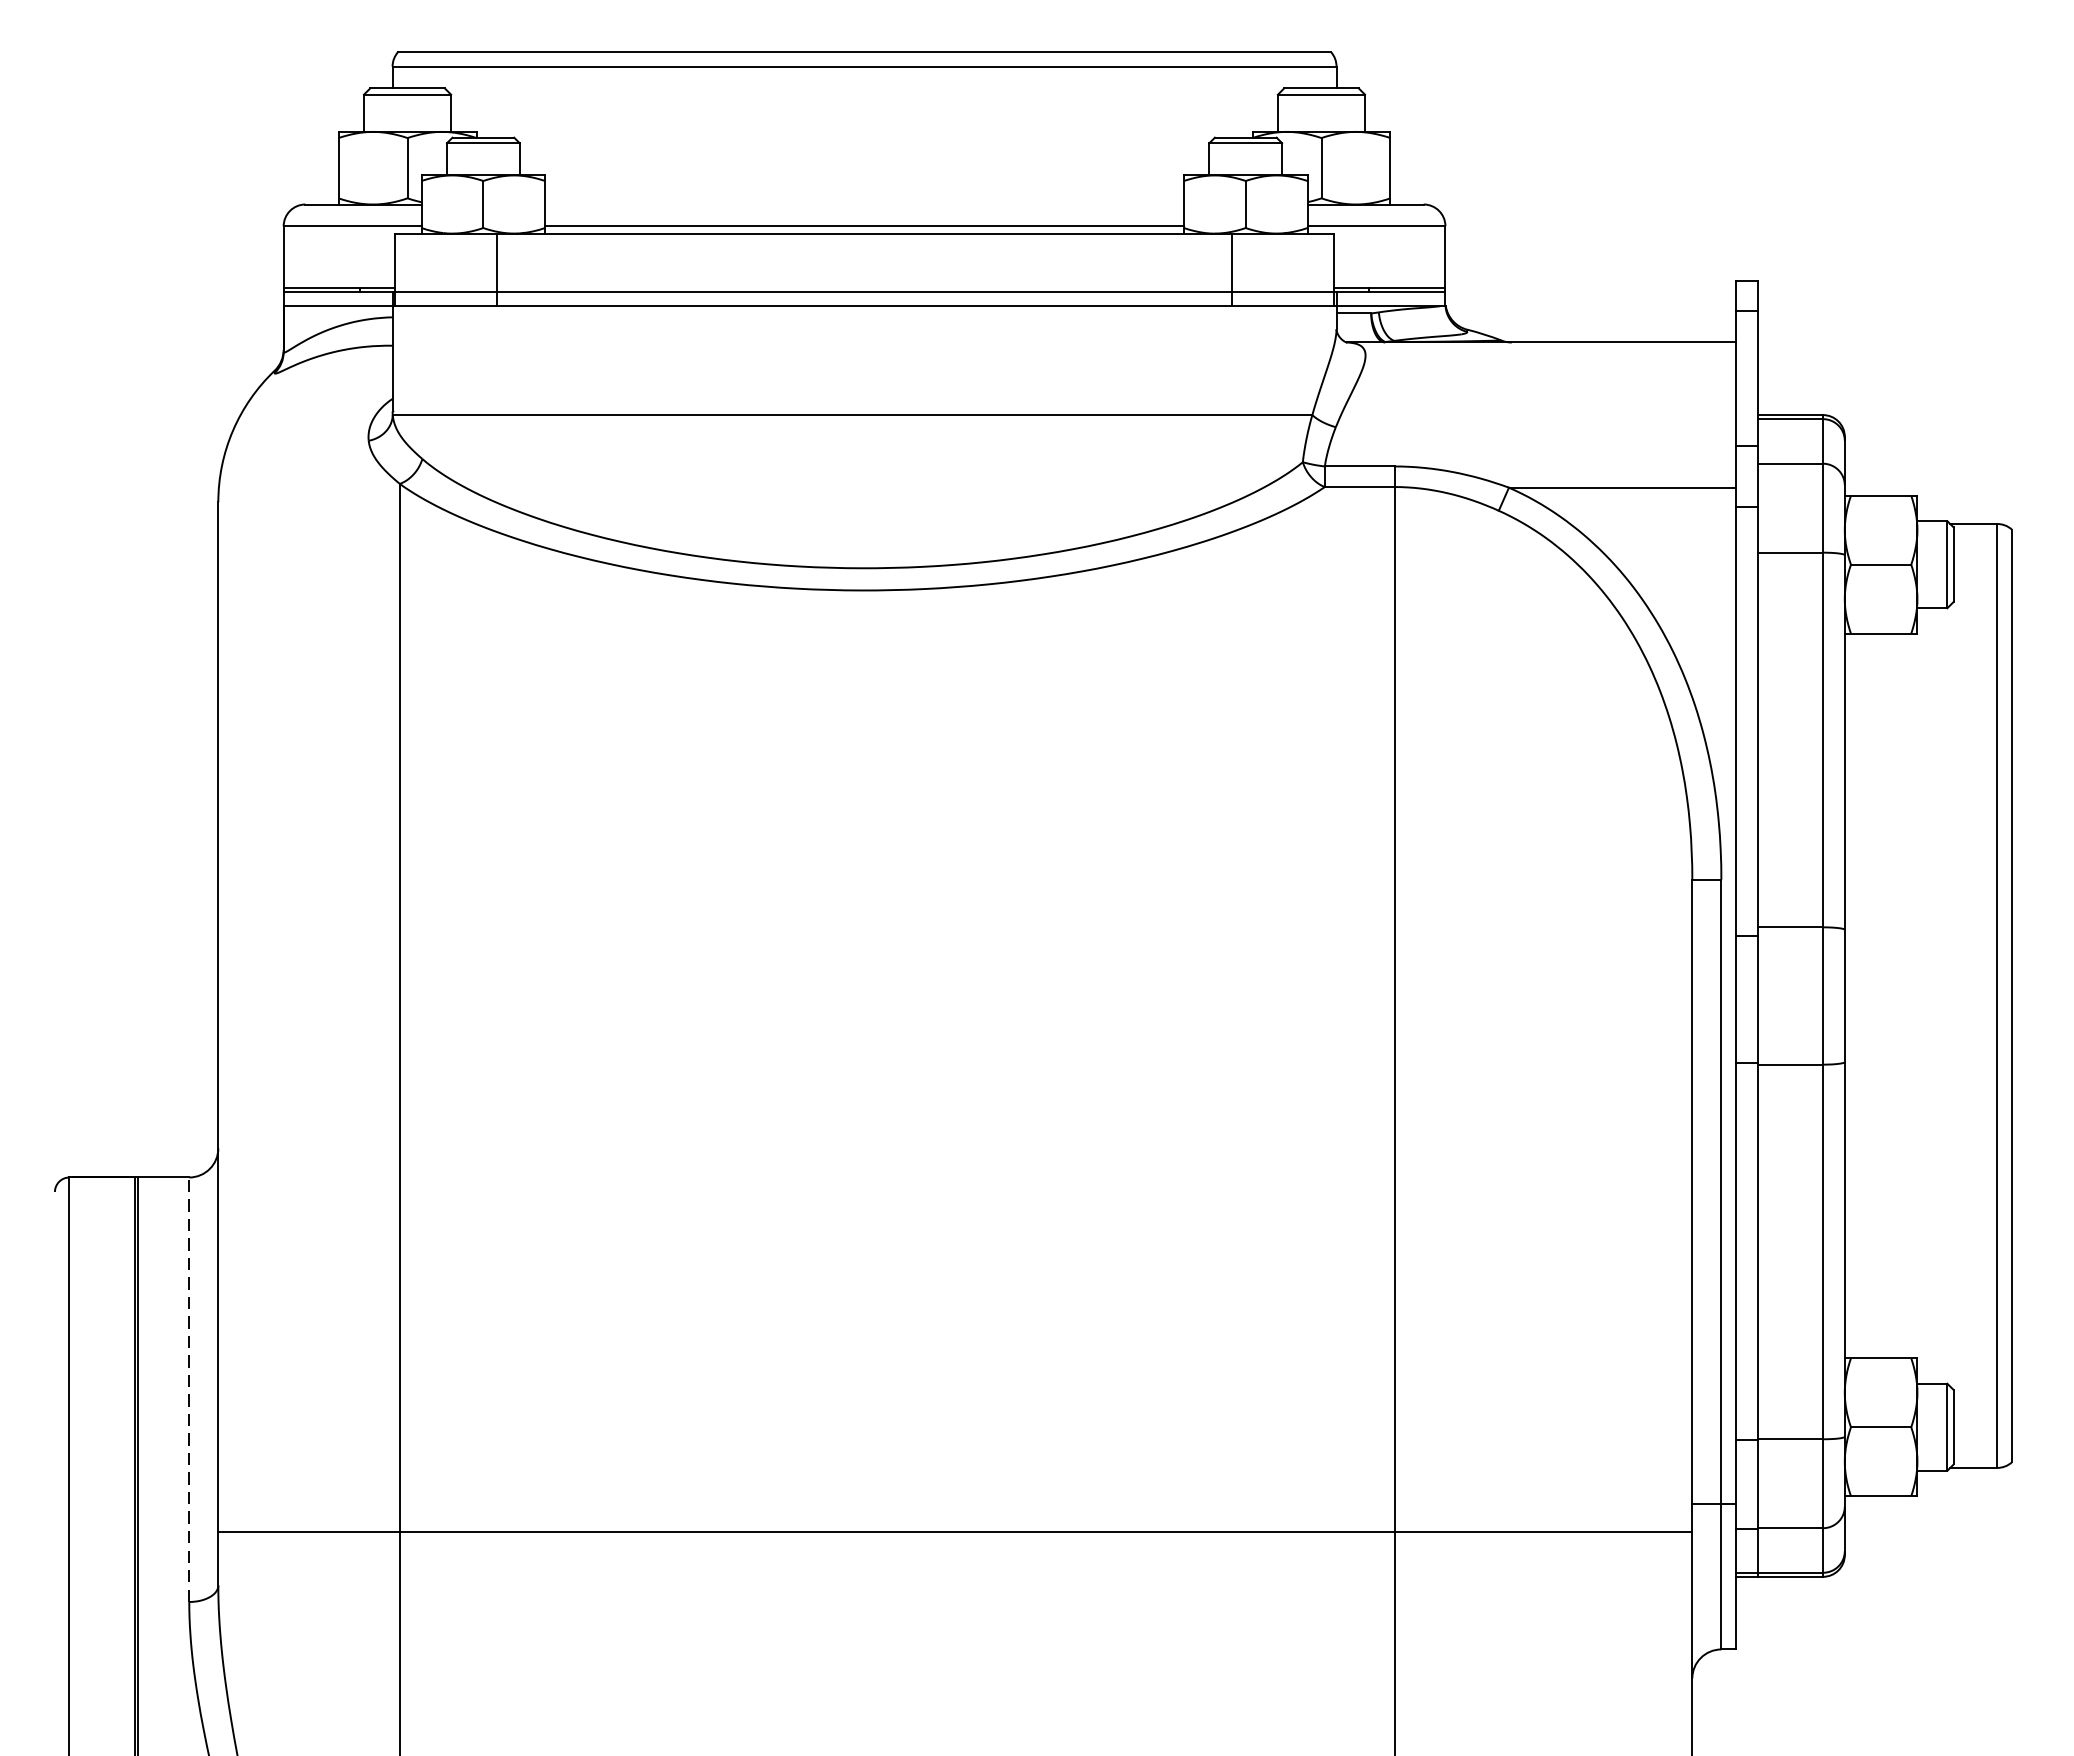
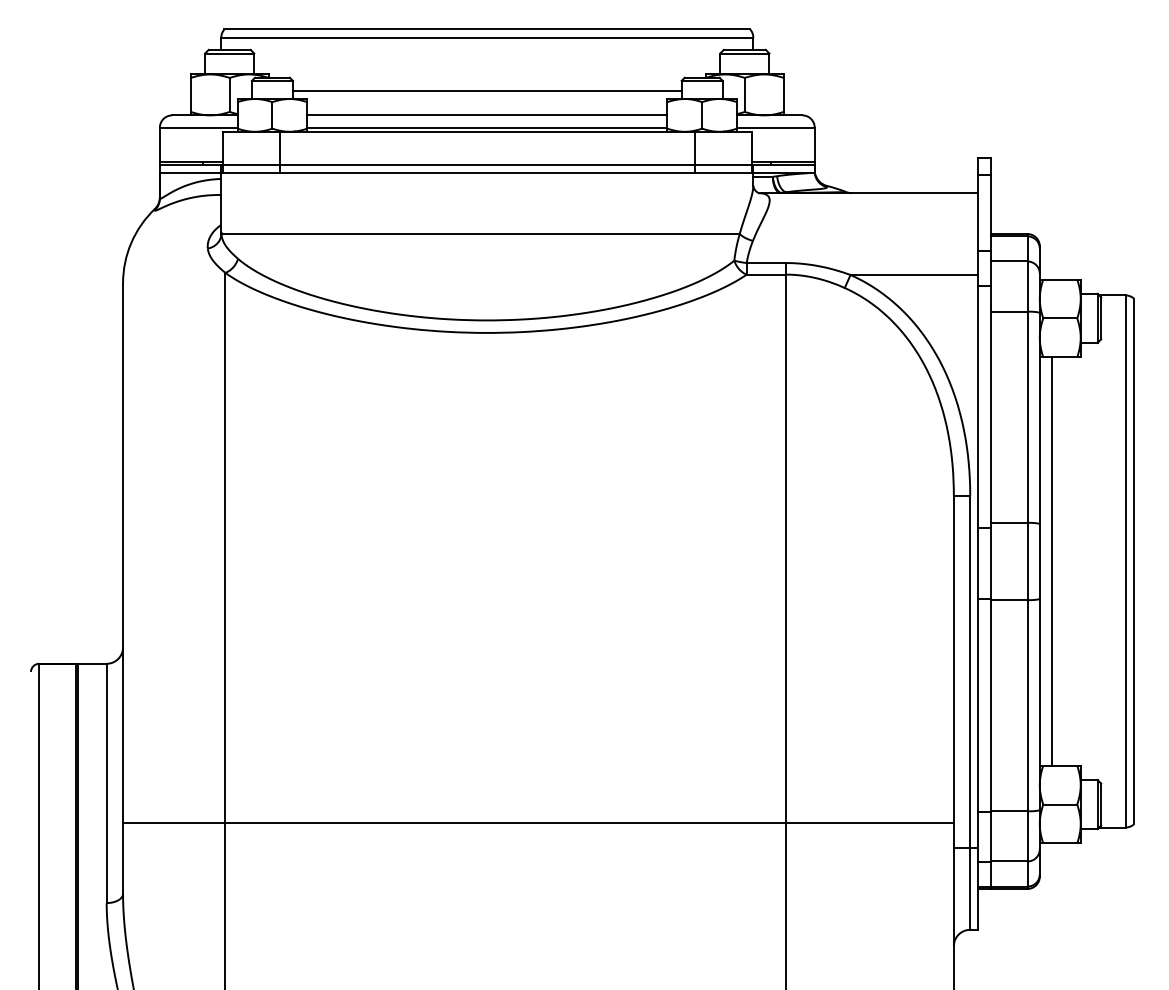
line: (863, 160) -> (486, 90), added
line: (864, 204) -> (487, 115), added
line: (1867, 995) -> (1052, 561), added
line: (188, 1389) -> (106, 783), dashed -> solid
line: (955, 1531) -> (538, 823), moved

